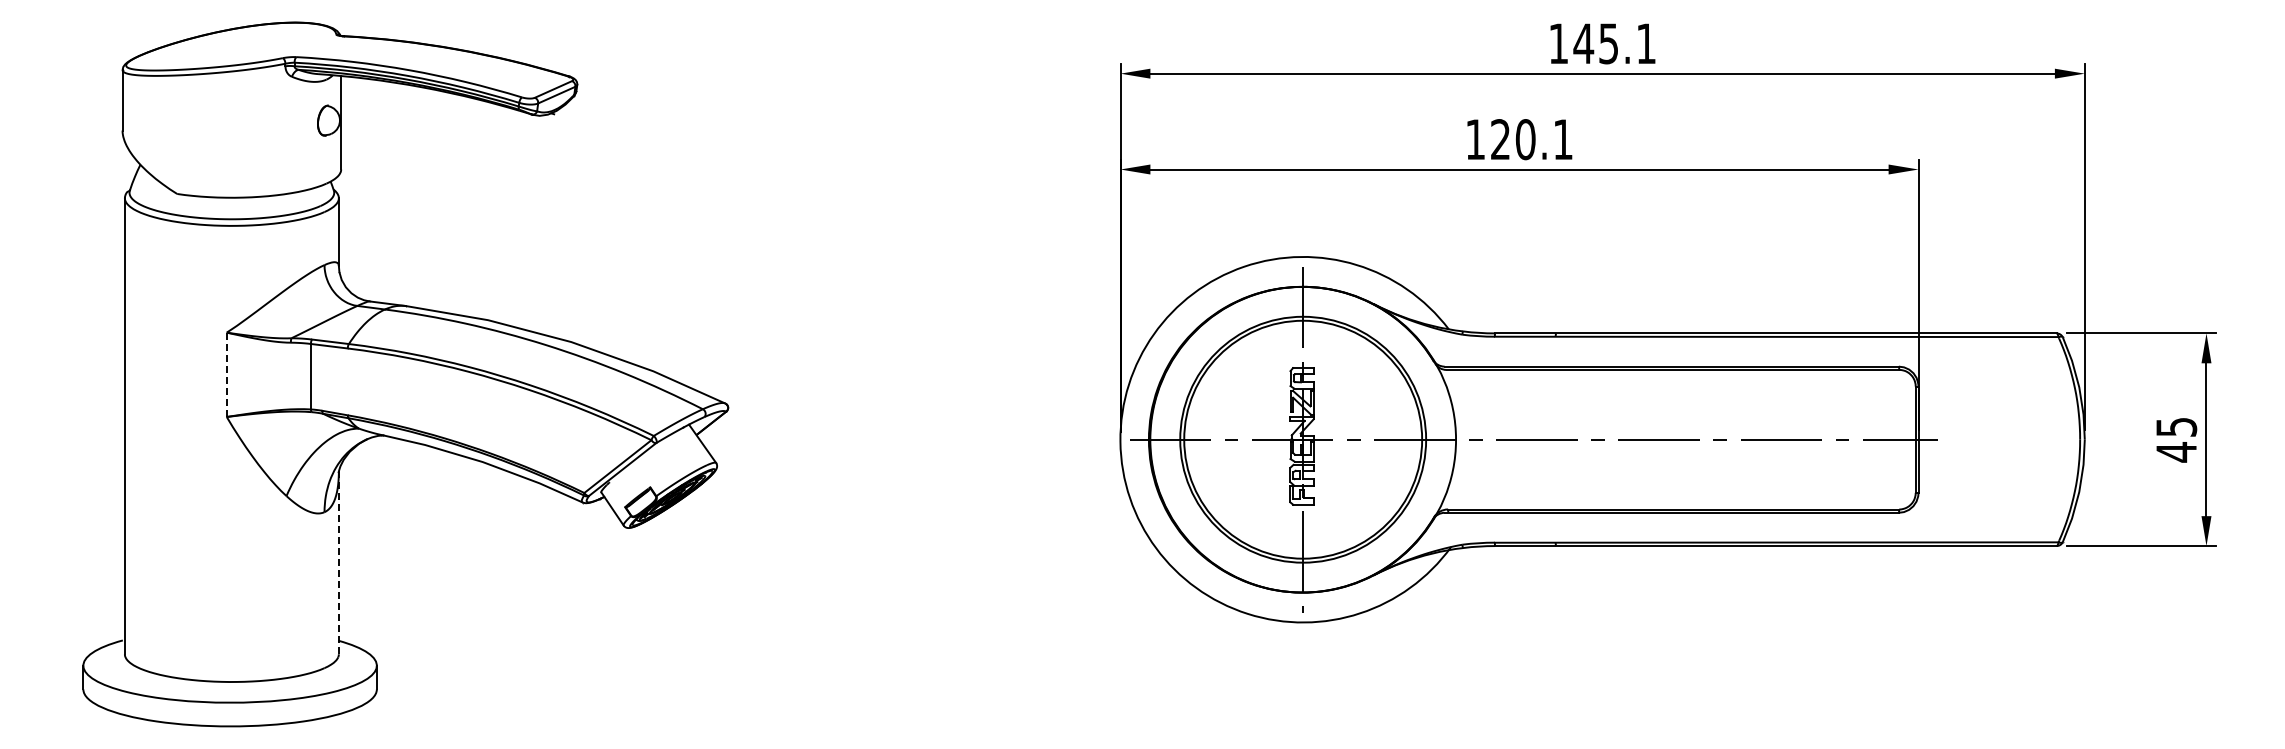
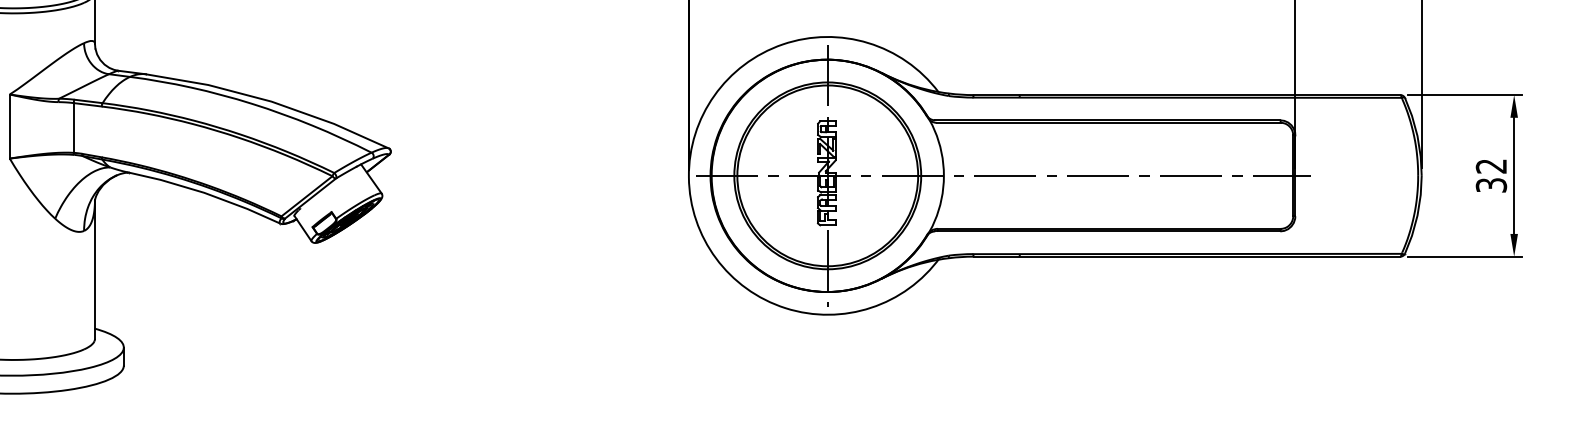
line: (226, 375) -> (9, 127), dashed -> solid
text: (2176, 440) -> (1491, 176), 45 -> 32
line: (338, 562) -> (94, 269), dashed -> solid

